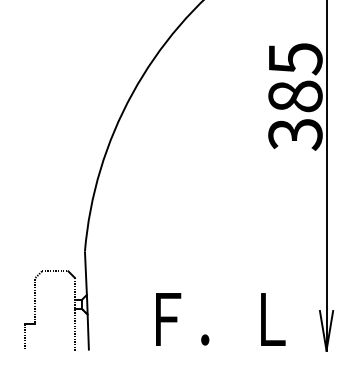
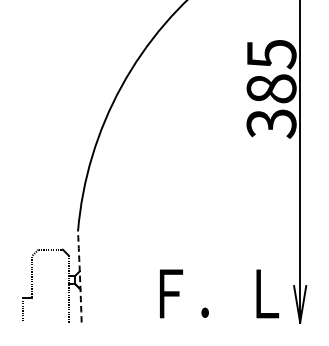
arc: (87, 301) -> (80, 277), solid -> dashed
text: (220, 319) -> (219, 293), moved

